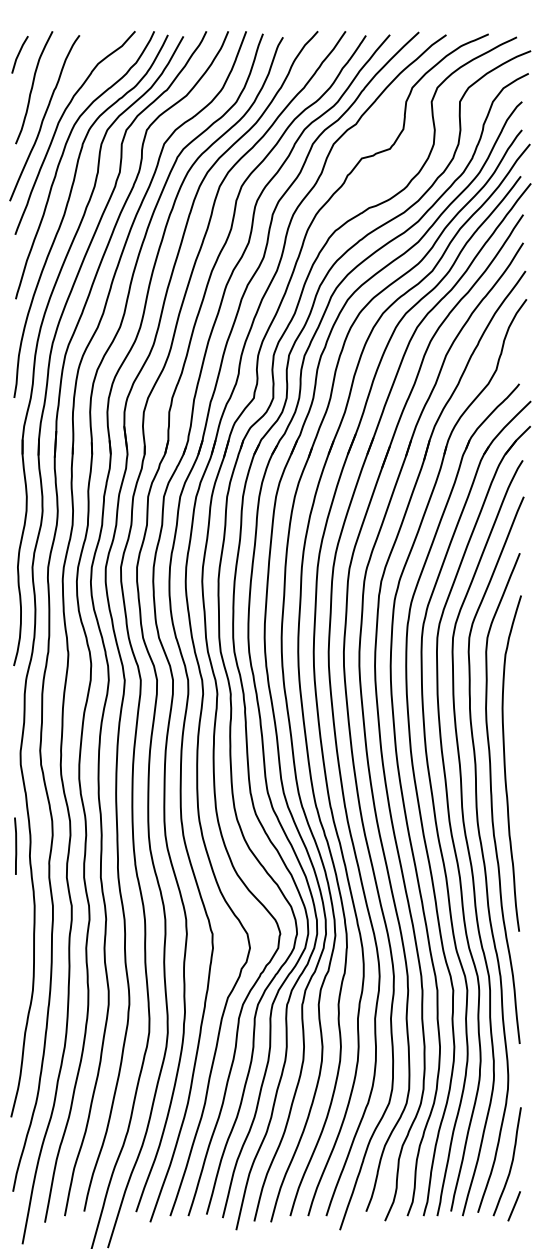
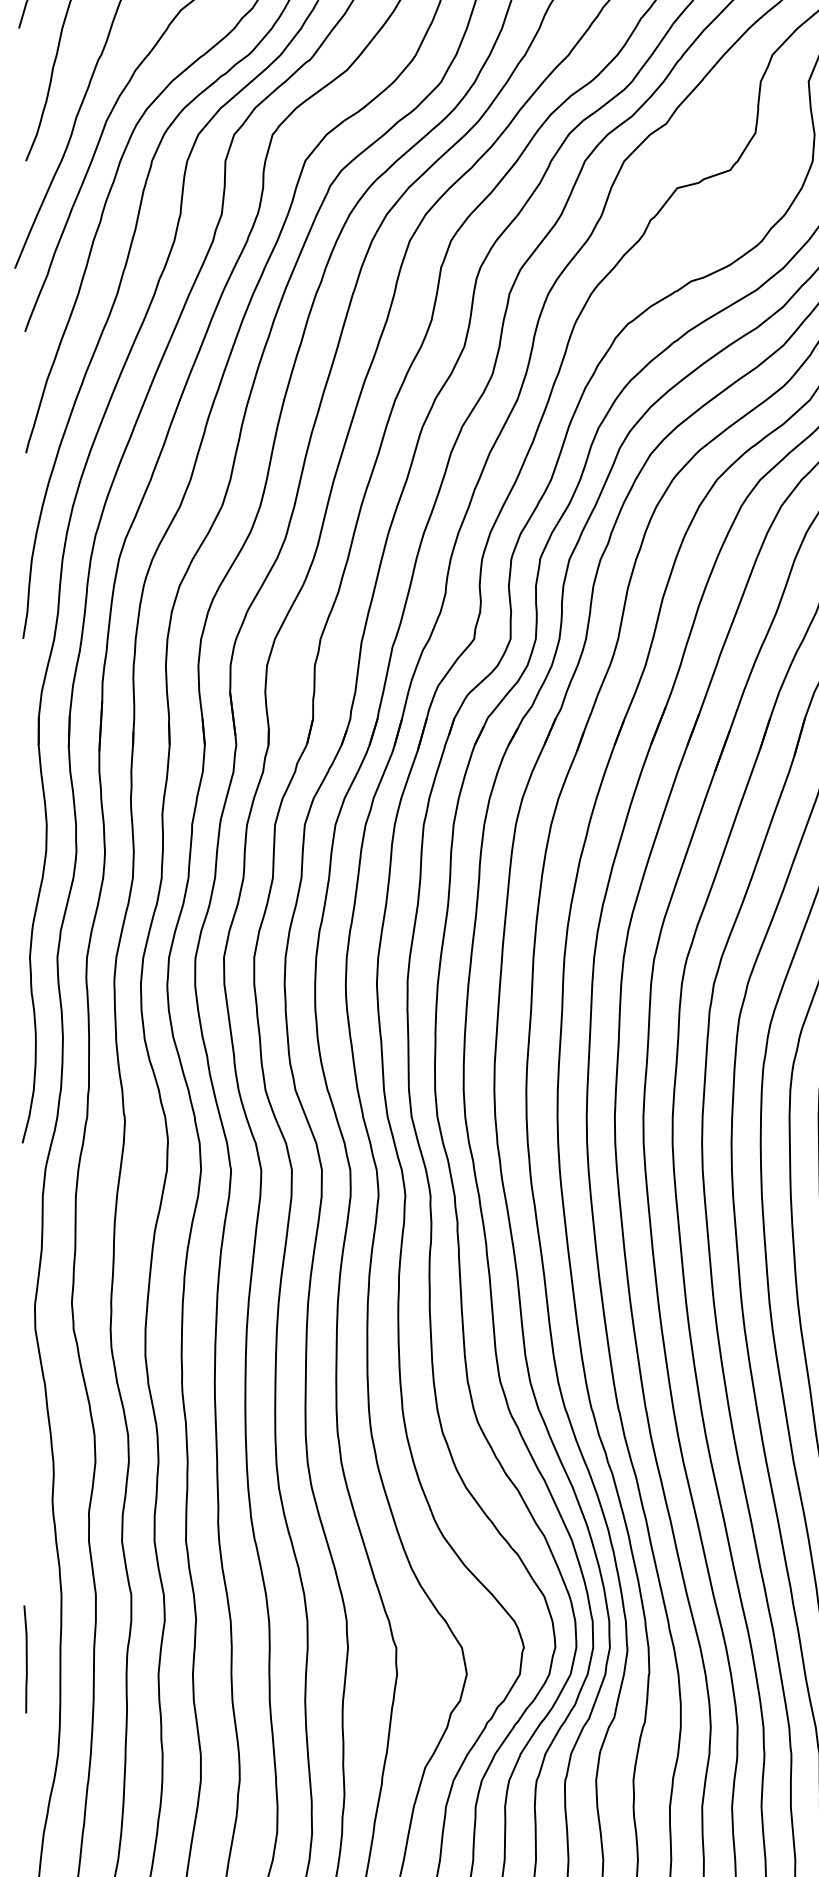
line: (15, 845) -> (25, 1658), moved

